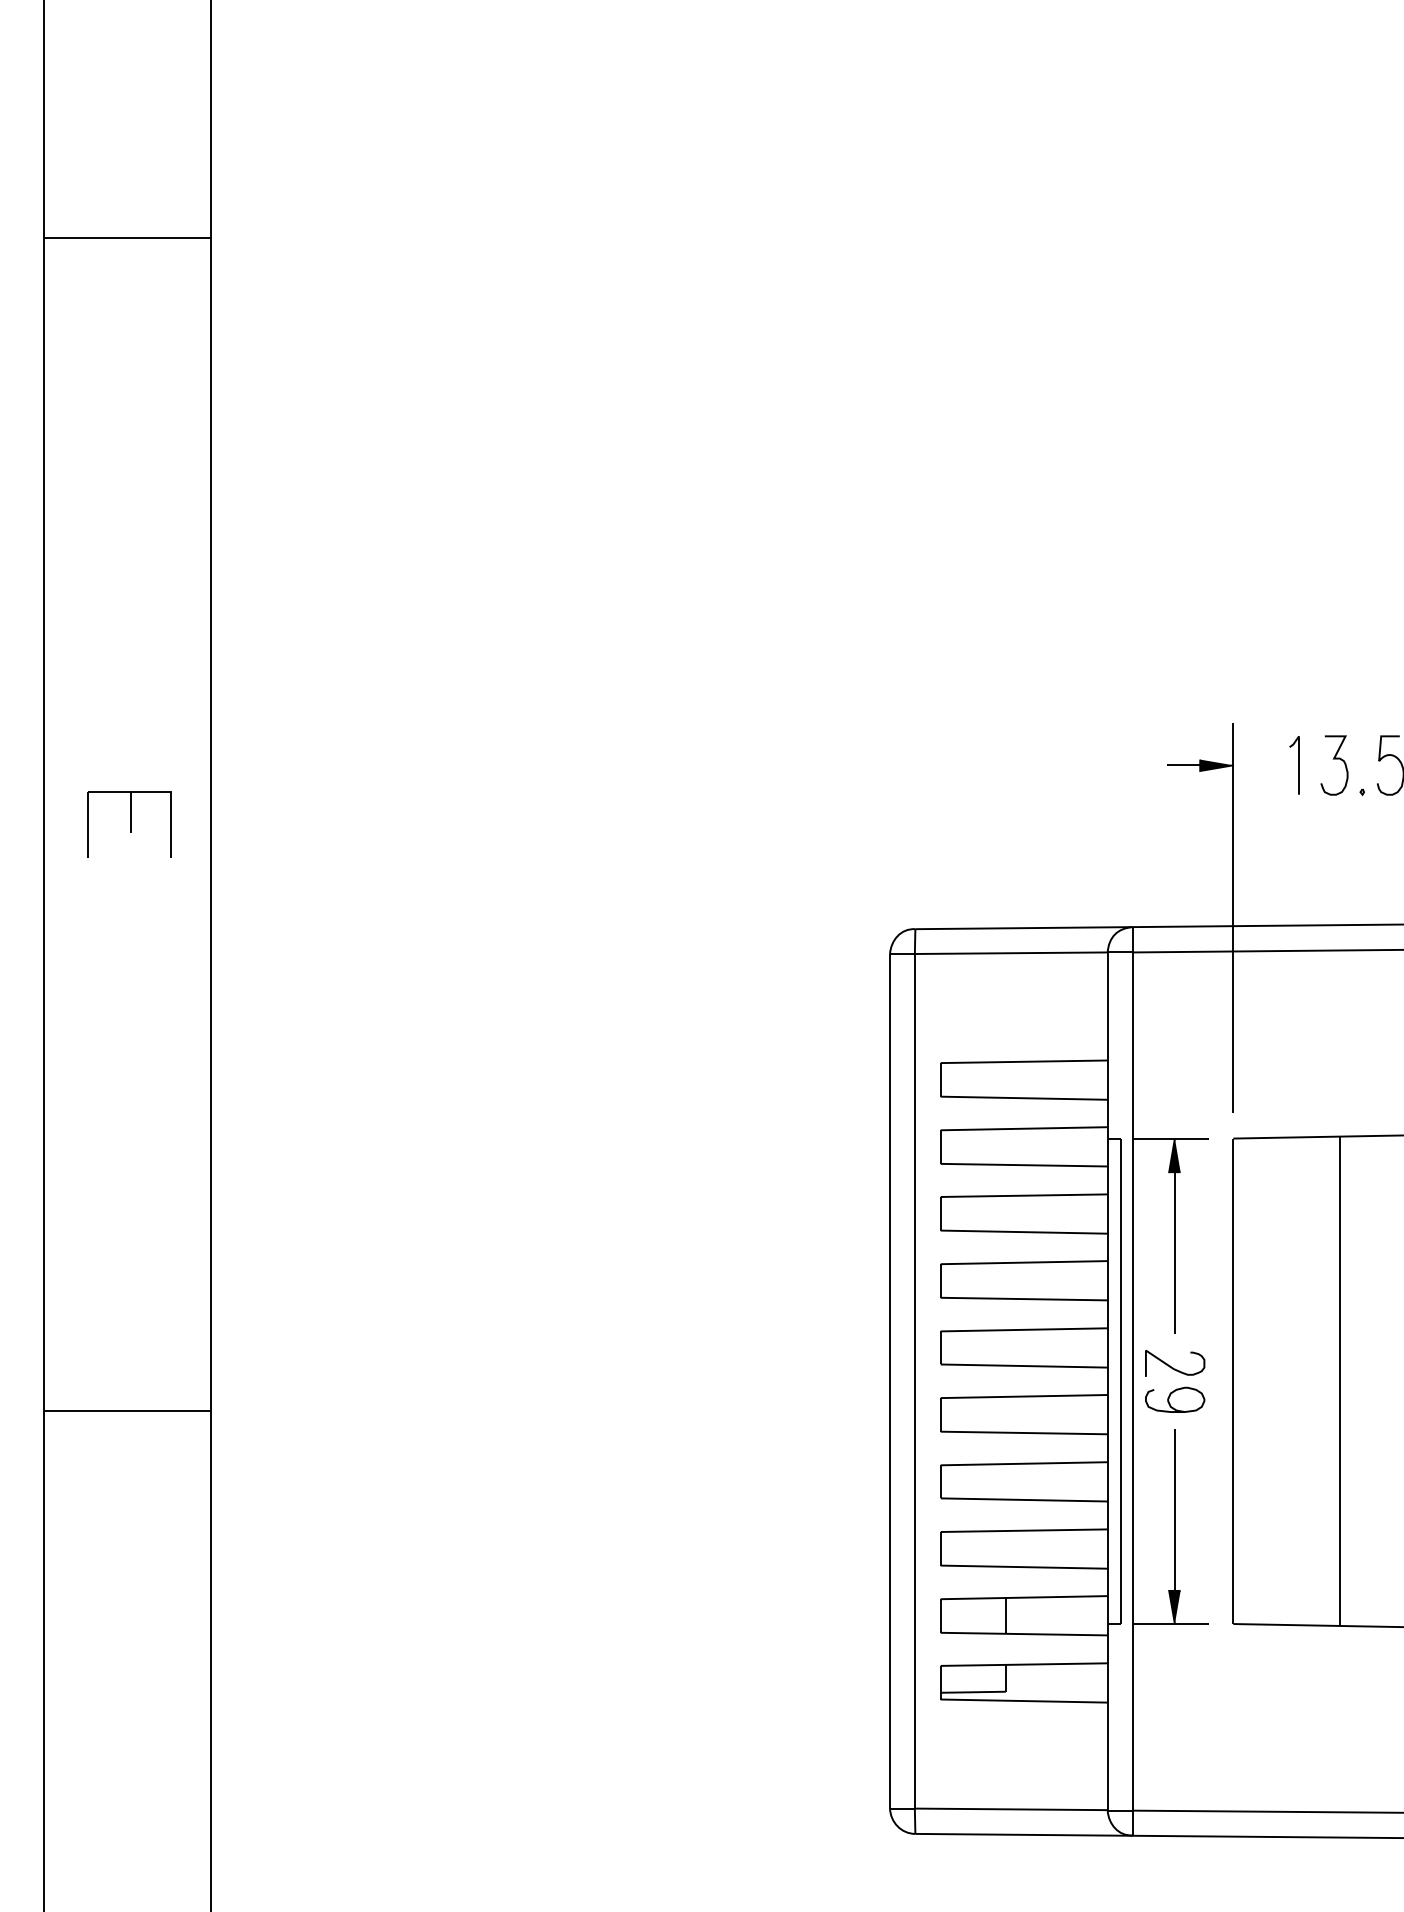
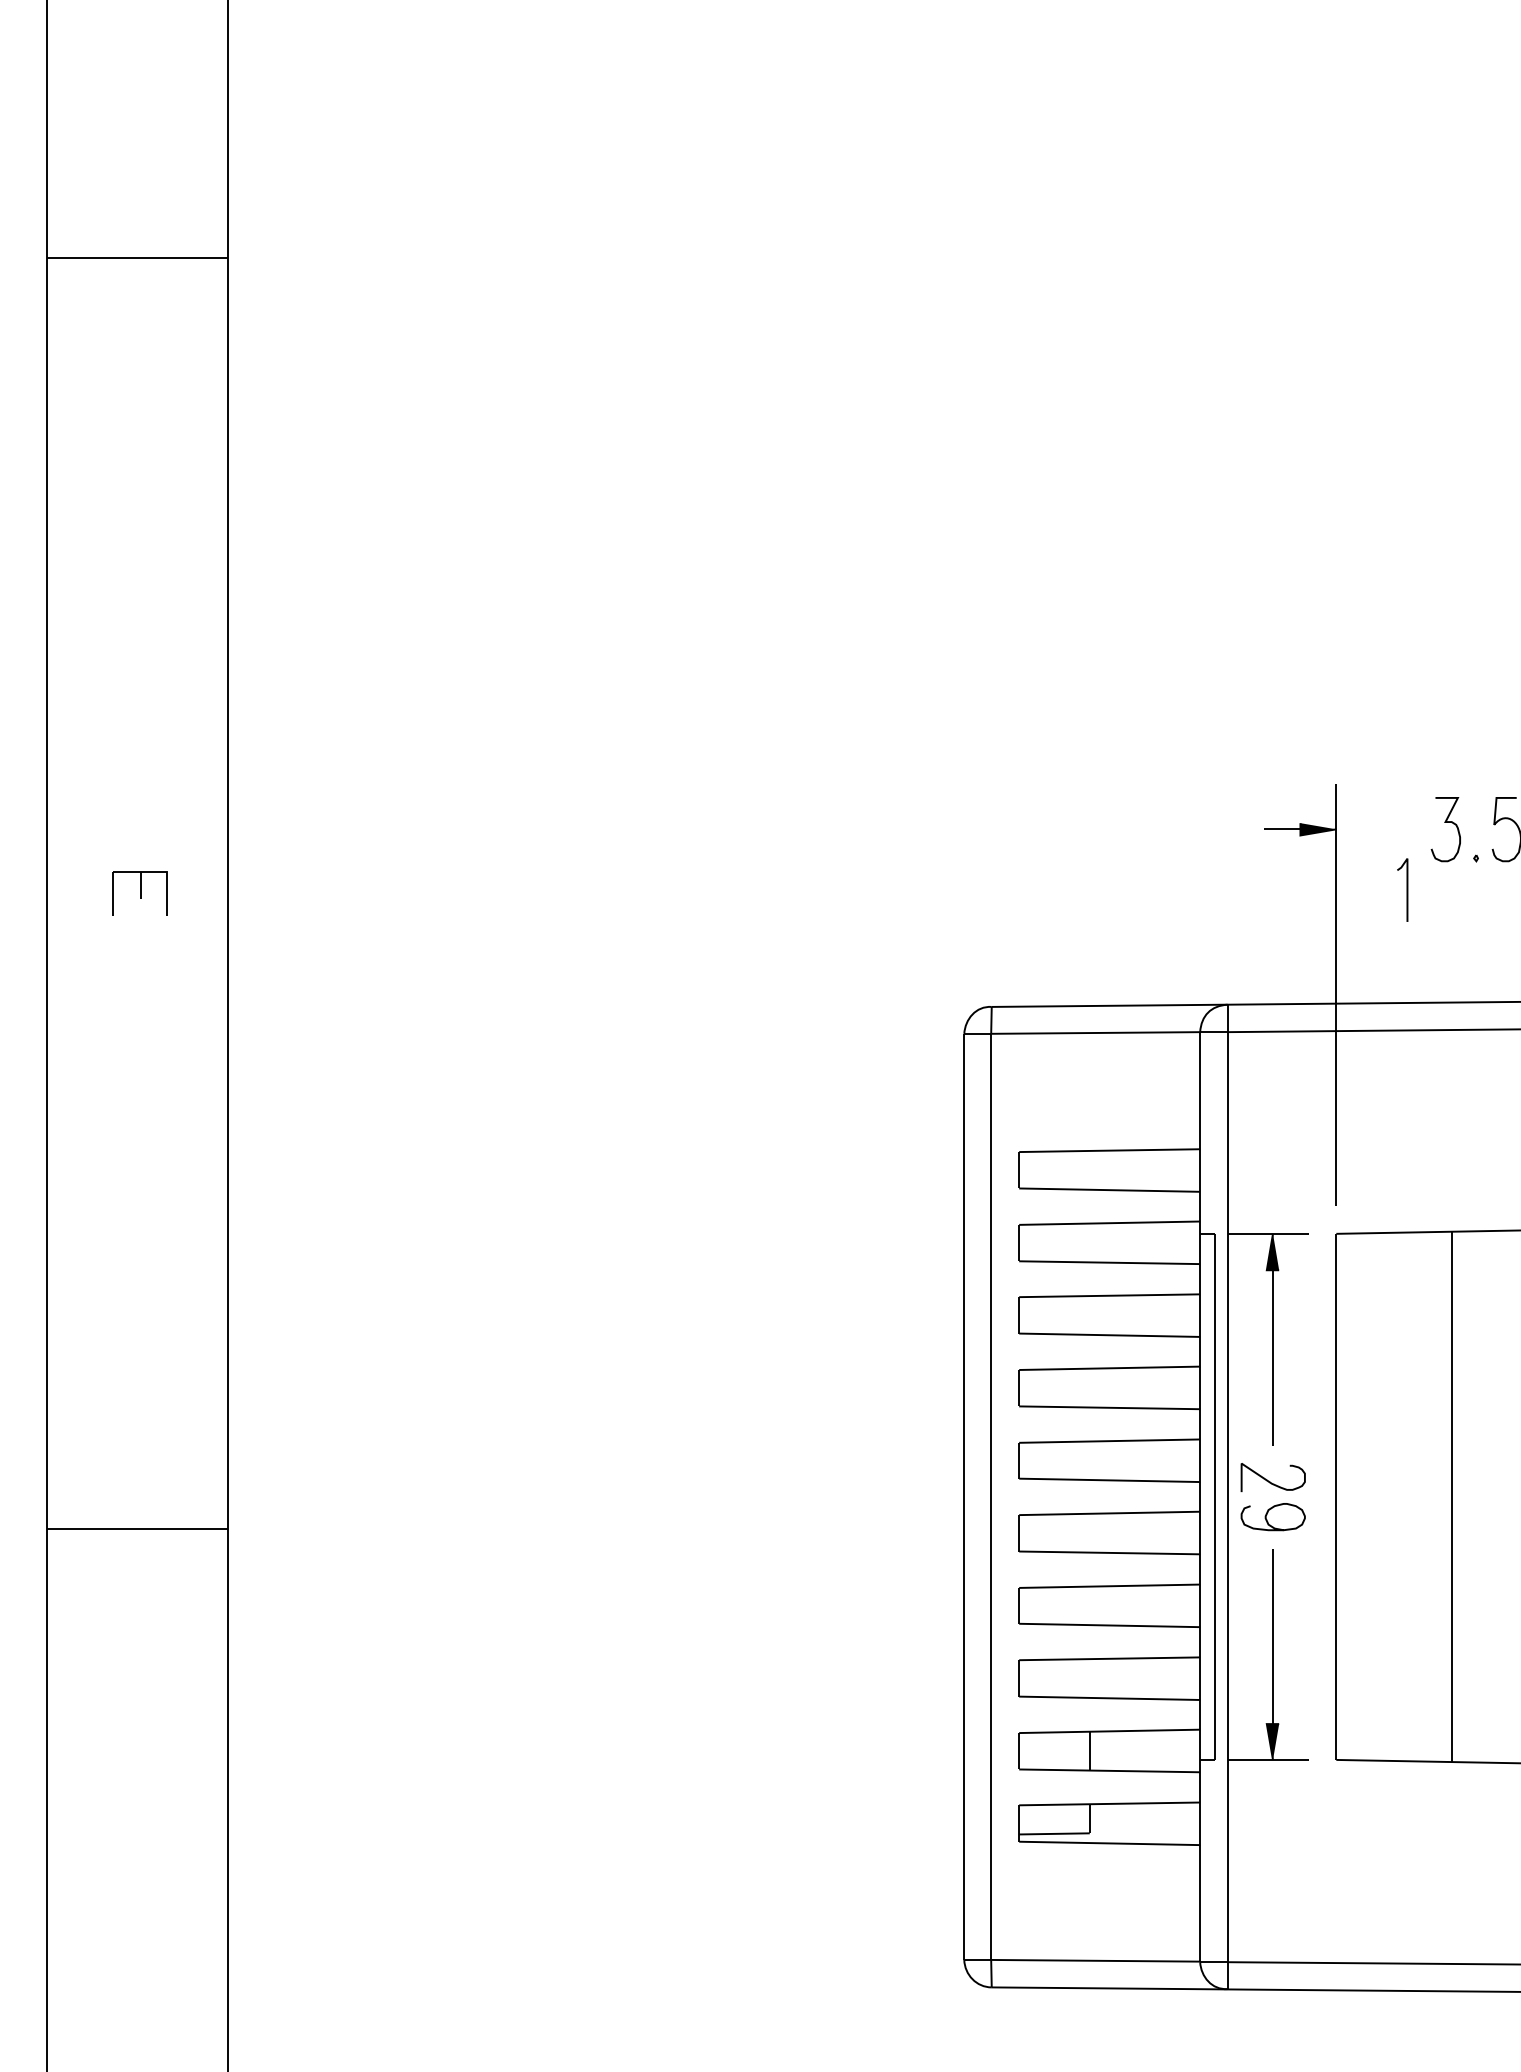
line: (1298, 765) -> (1406, 890), moved
part: (129, 824) -> (140, 893), size x0.6

